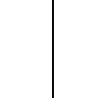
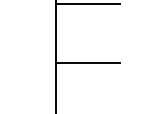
line: (74, 7) -> (87, 4), added
line: (74, 46) -> (87, 63), added

